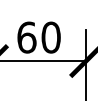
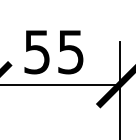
text: (38, 37) -> (53, 51), 60 -> 55

